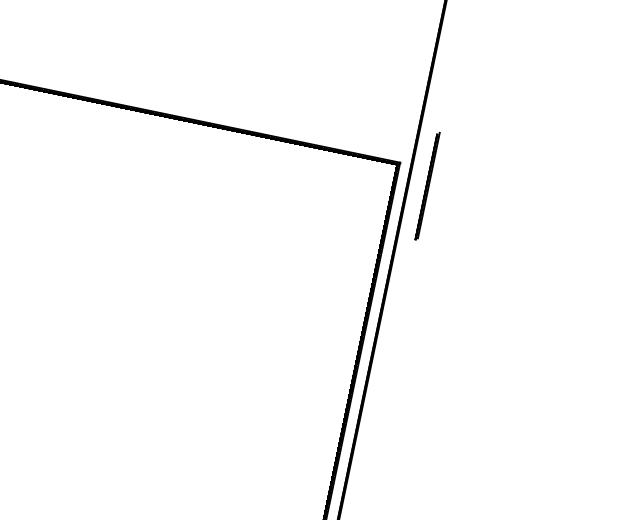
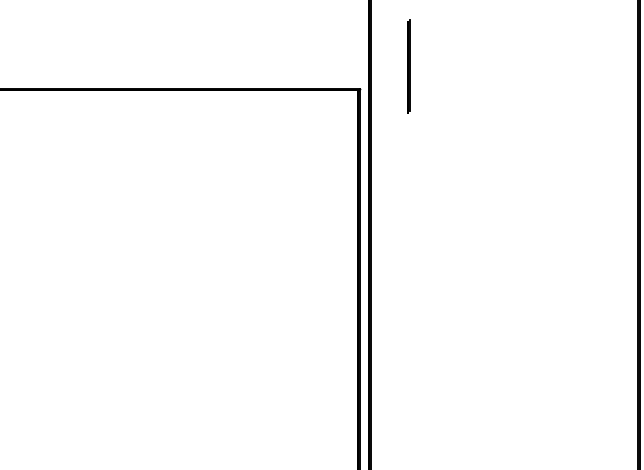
line: (427, 186) -> (408, 66), moved

